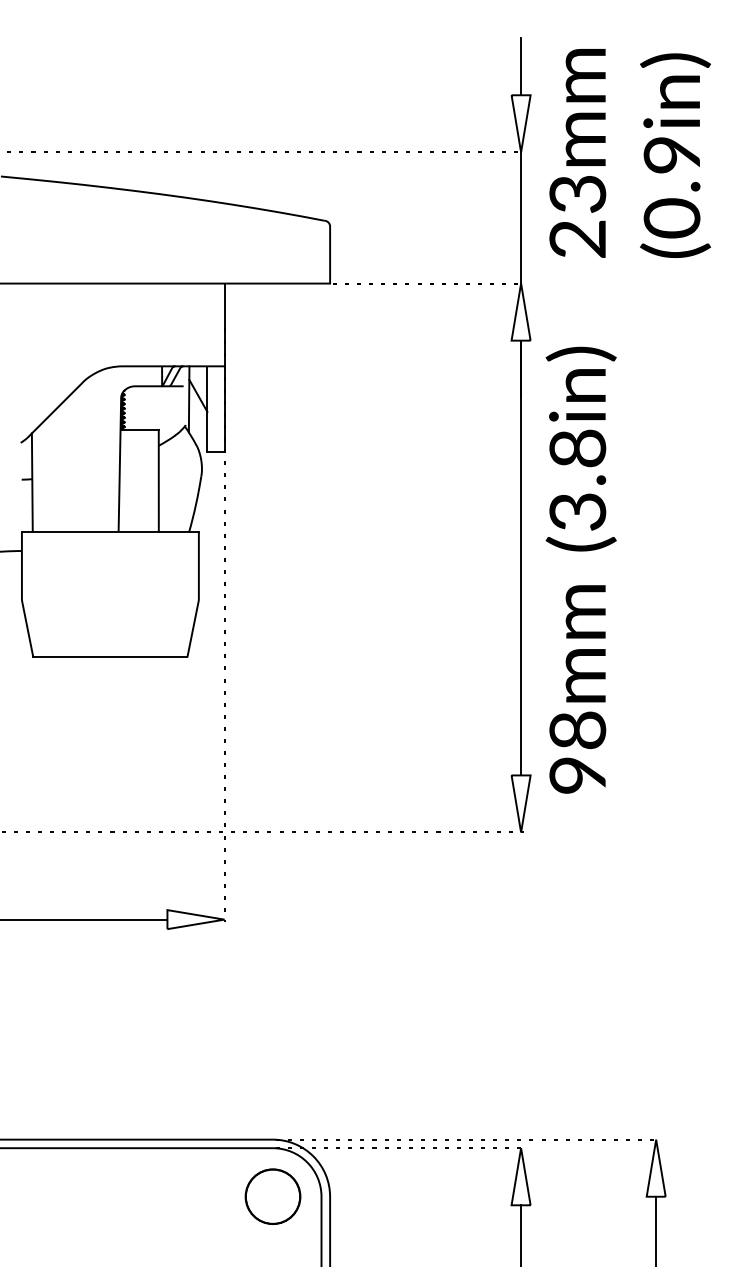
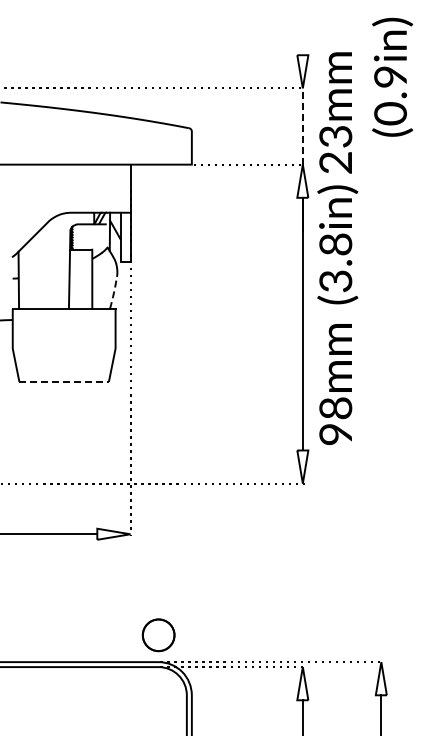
line: (520, 66) -> (302, 38), removed
text: (577, 152) -> (335, 112), moved
text: (675, 154) -> (392, 76), moved
line: (520, 217) -> (302, 126), solid -> dashed
arc: (195, 503) -> (113, 292), solid -> dashed
text: (580, 570) -> (337, 315), moved
line: (110, 656) -> (64, 381), solid -> dashed
part: (272, 1197) -> (158, 635), moved

